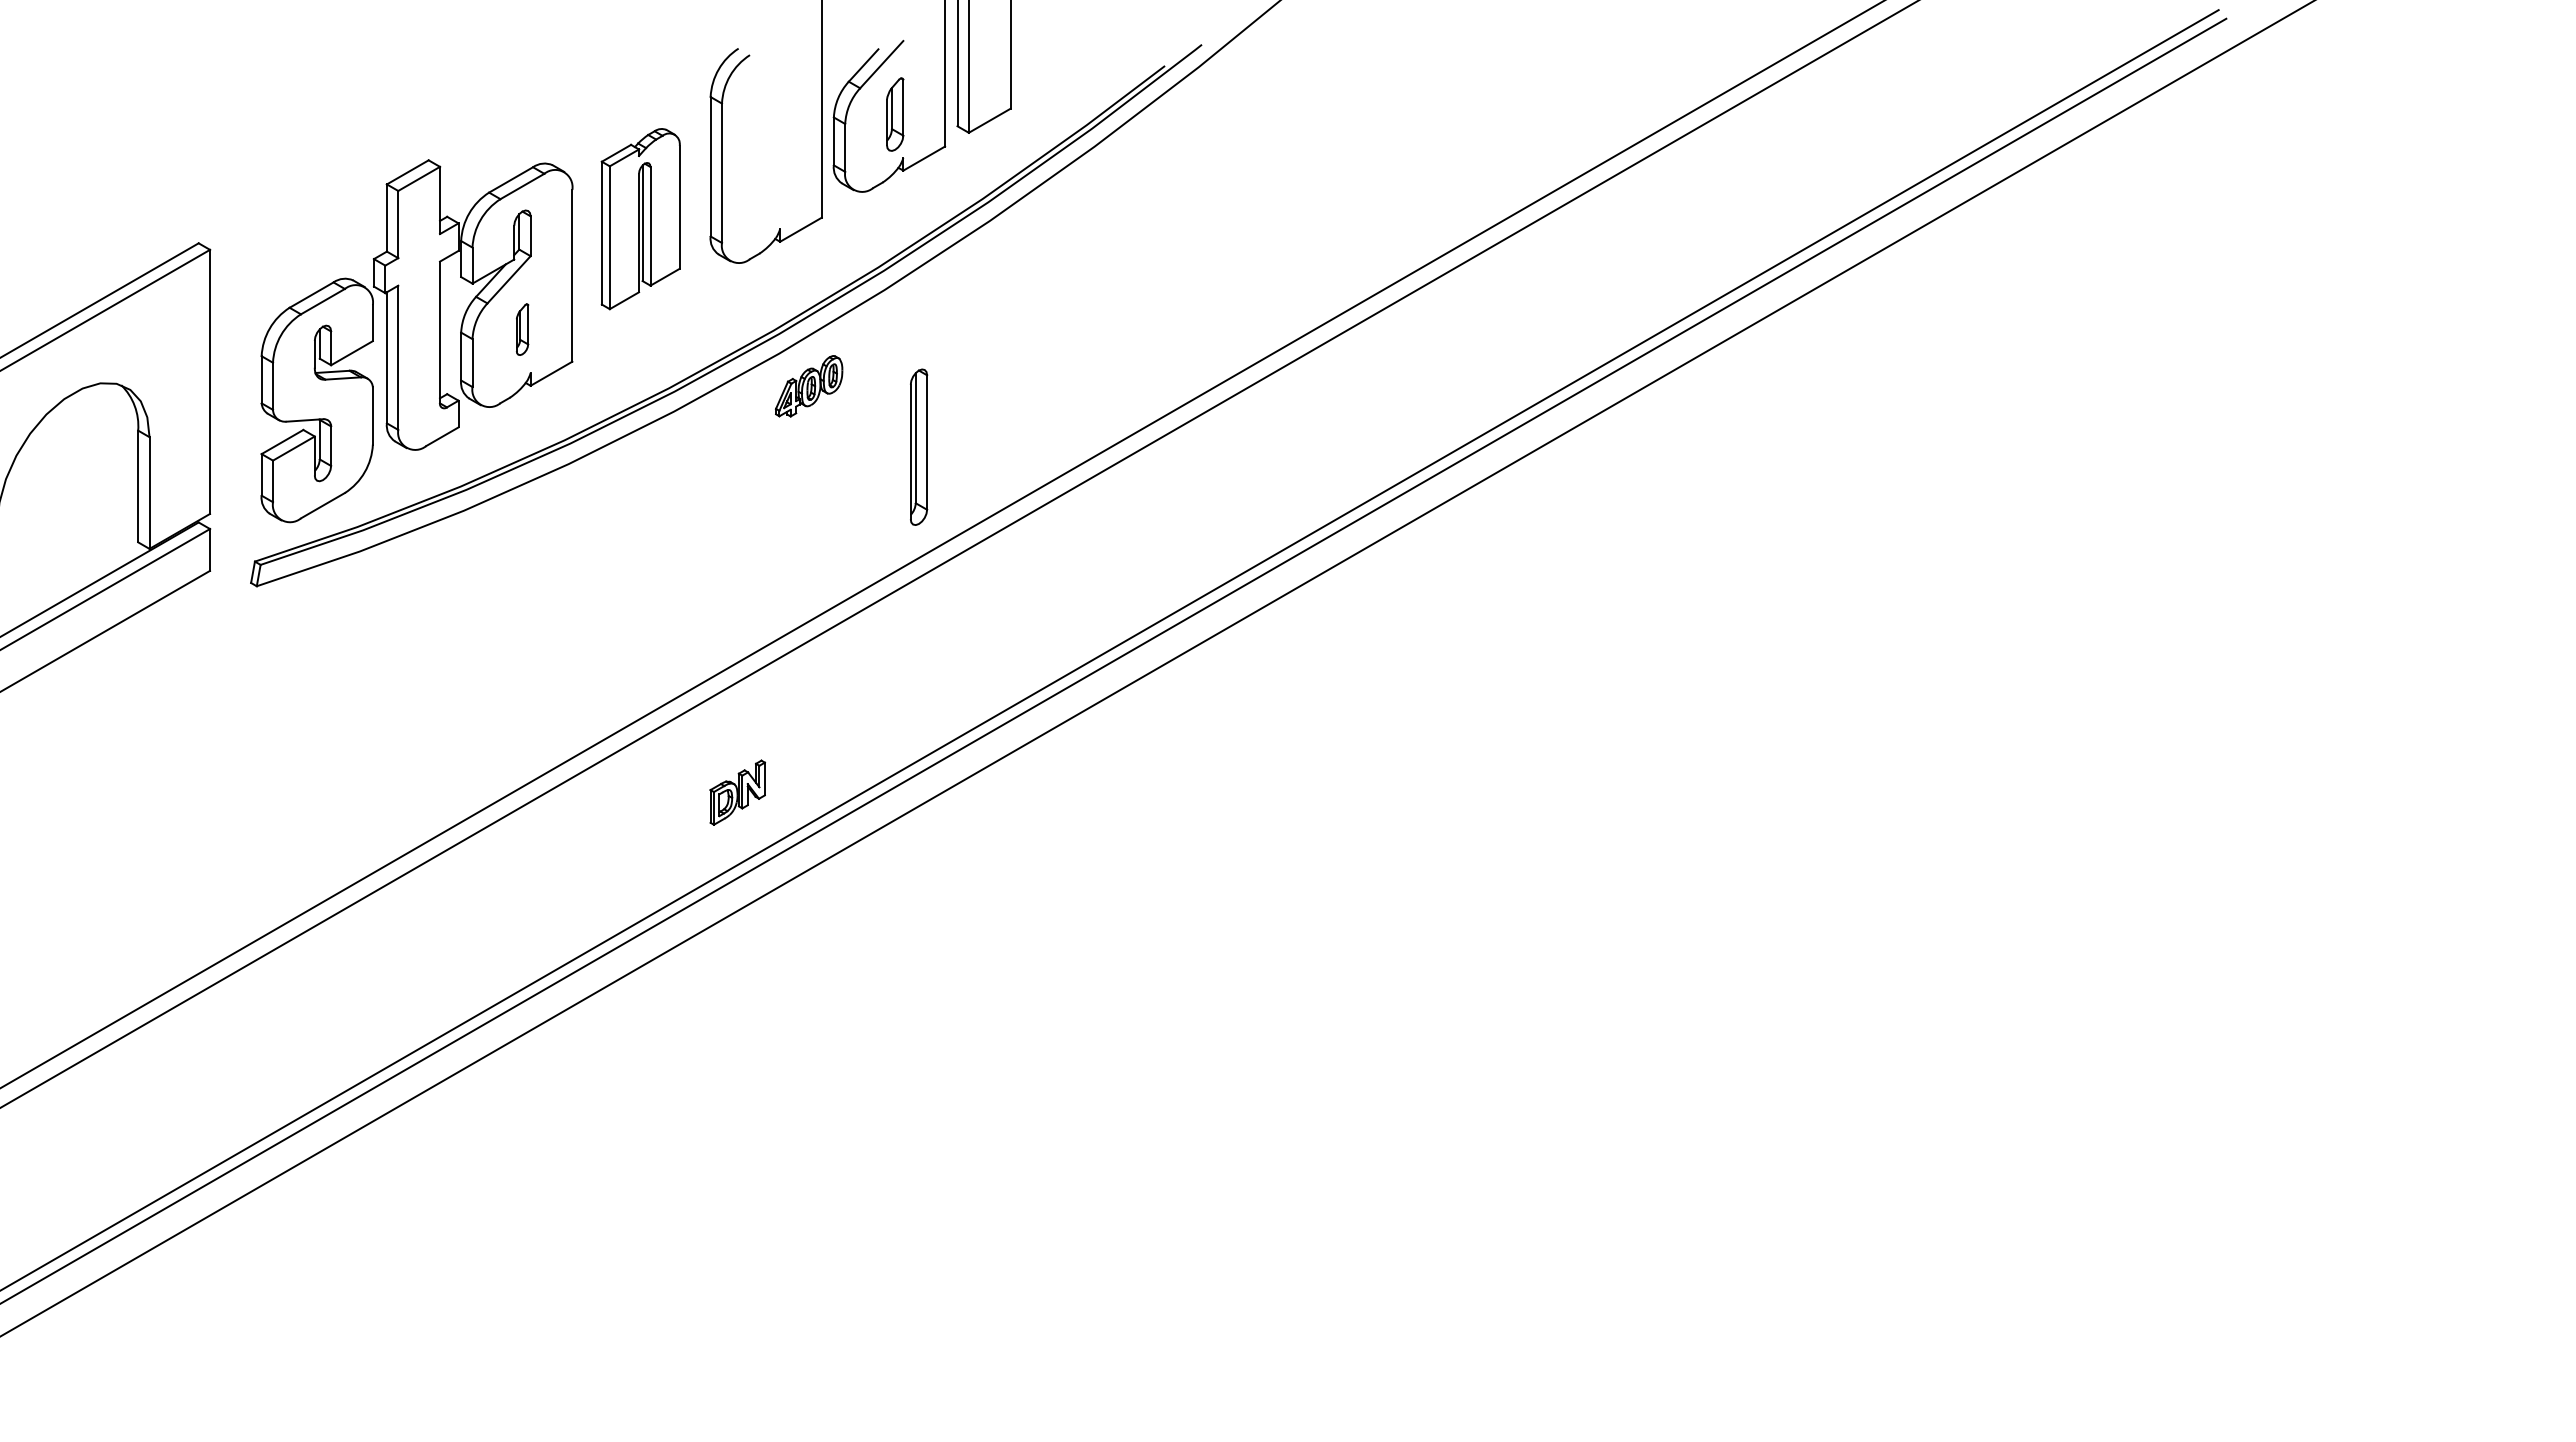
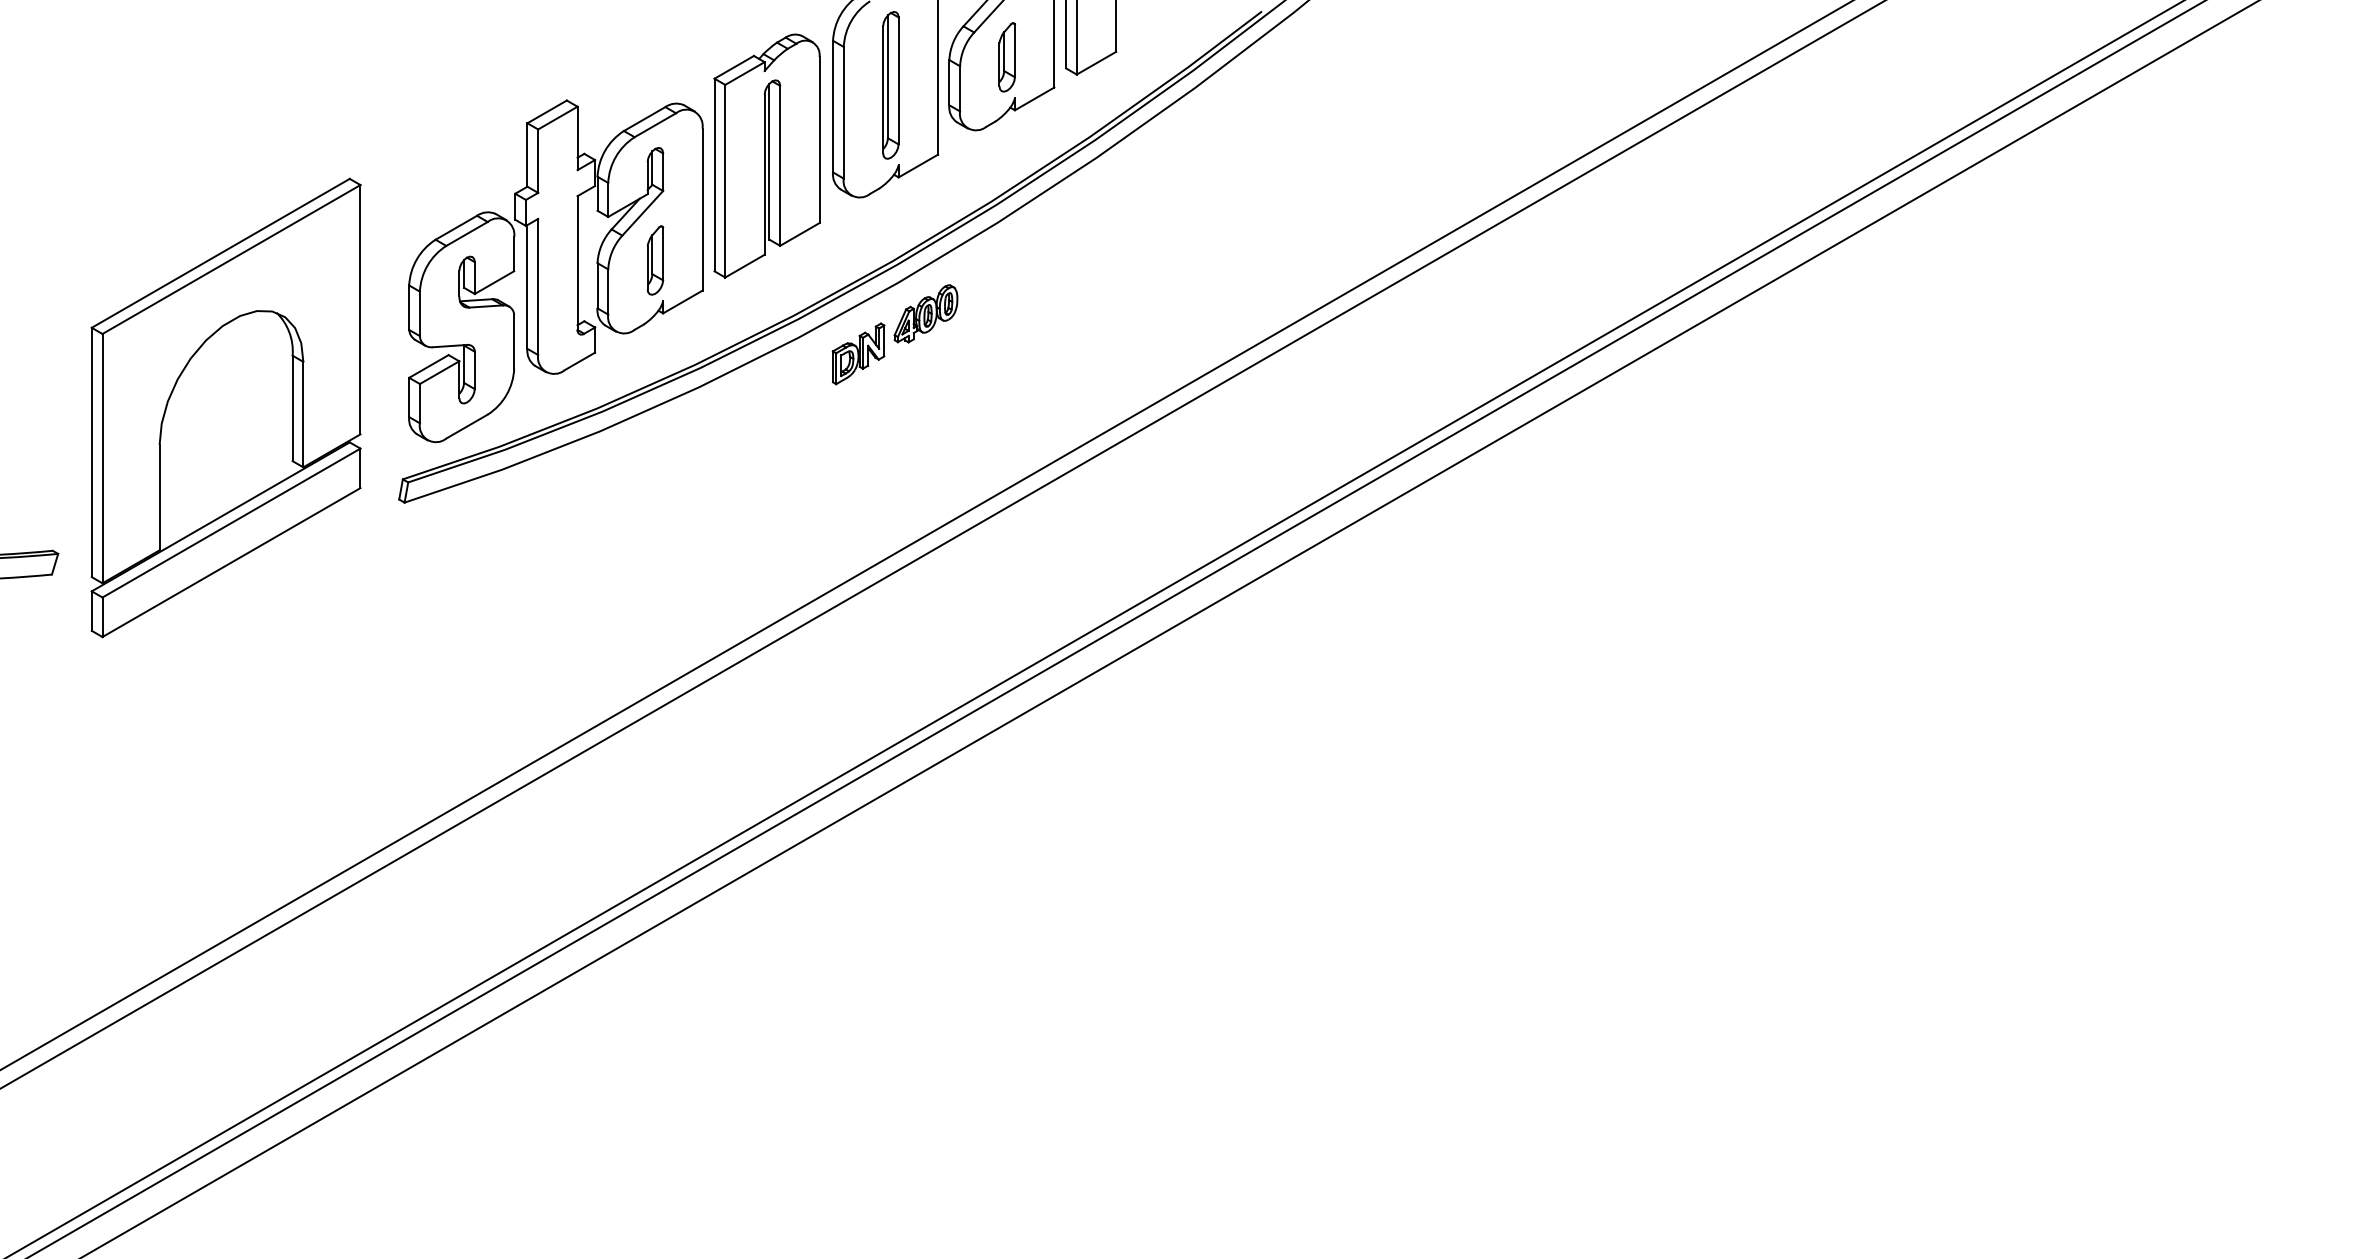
part: (640, 218) -> (766, 155), size x1.43
part: (522, 329) -> (655, 260), size x1.43
part: (919, 446) -> (891, 84), moved
part: (737, 792) -> (858, 353), moved

